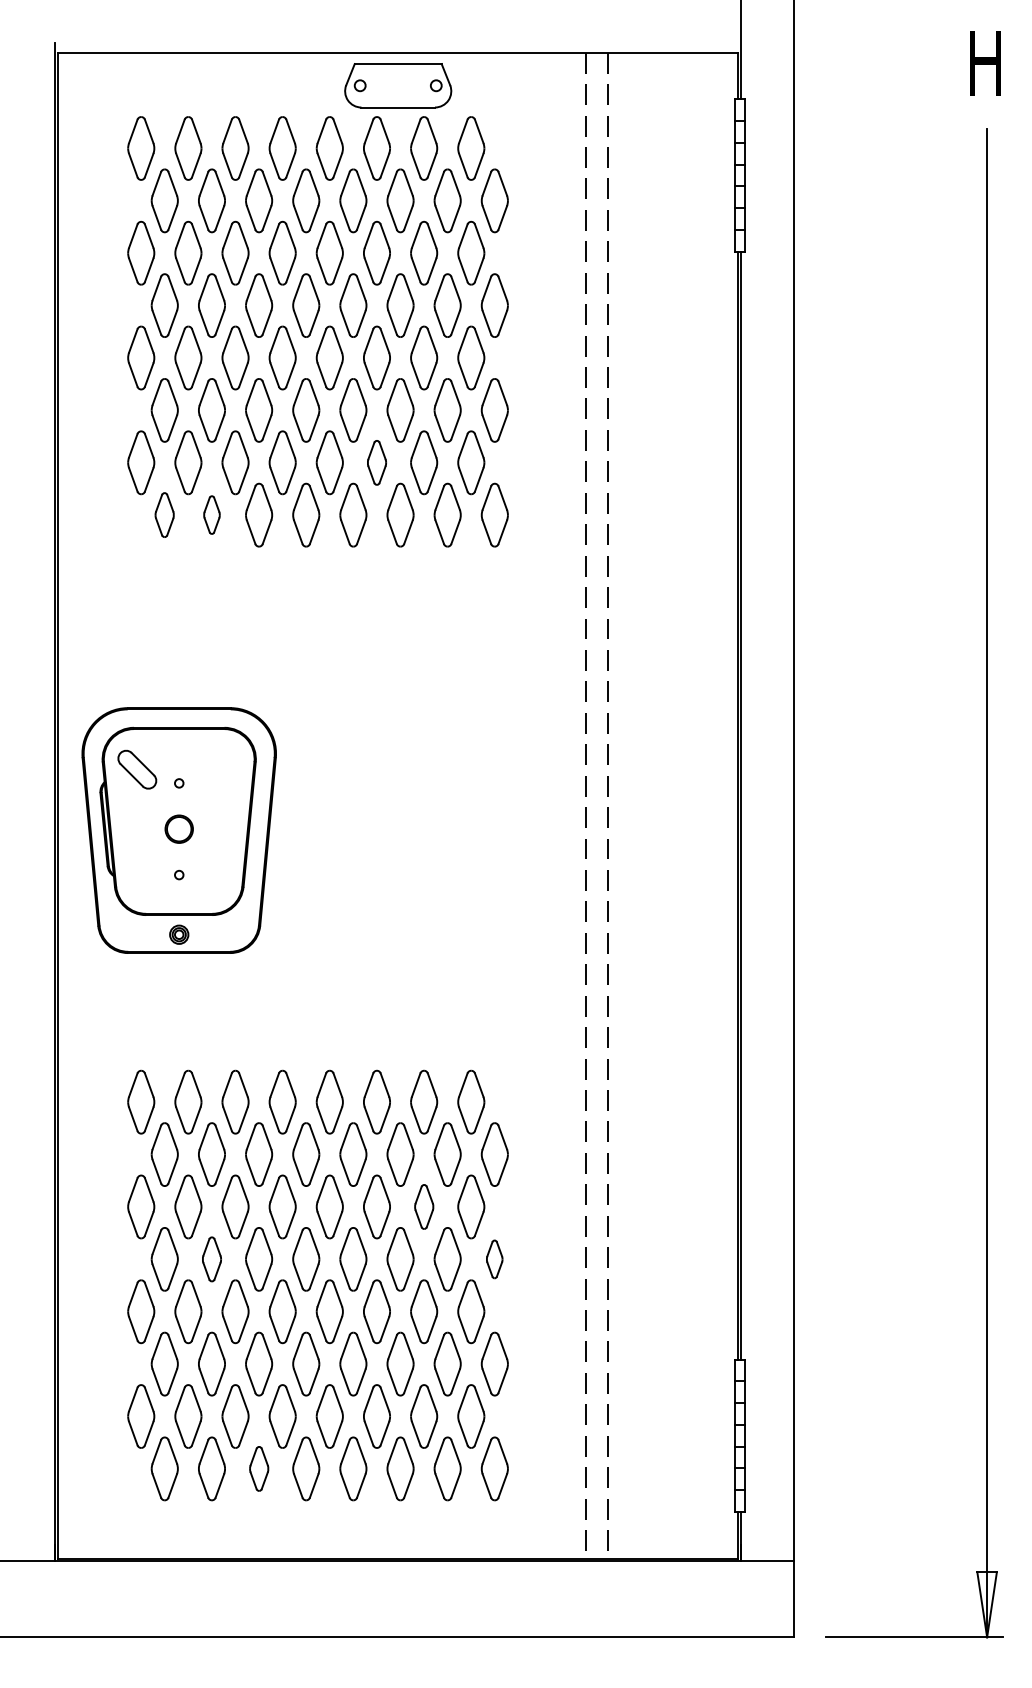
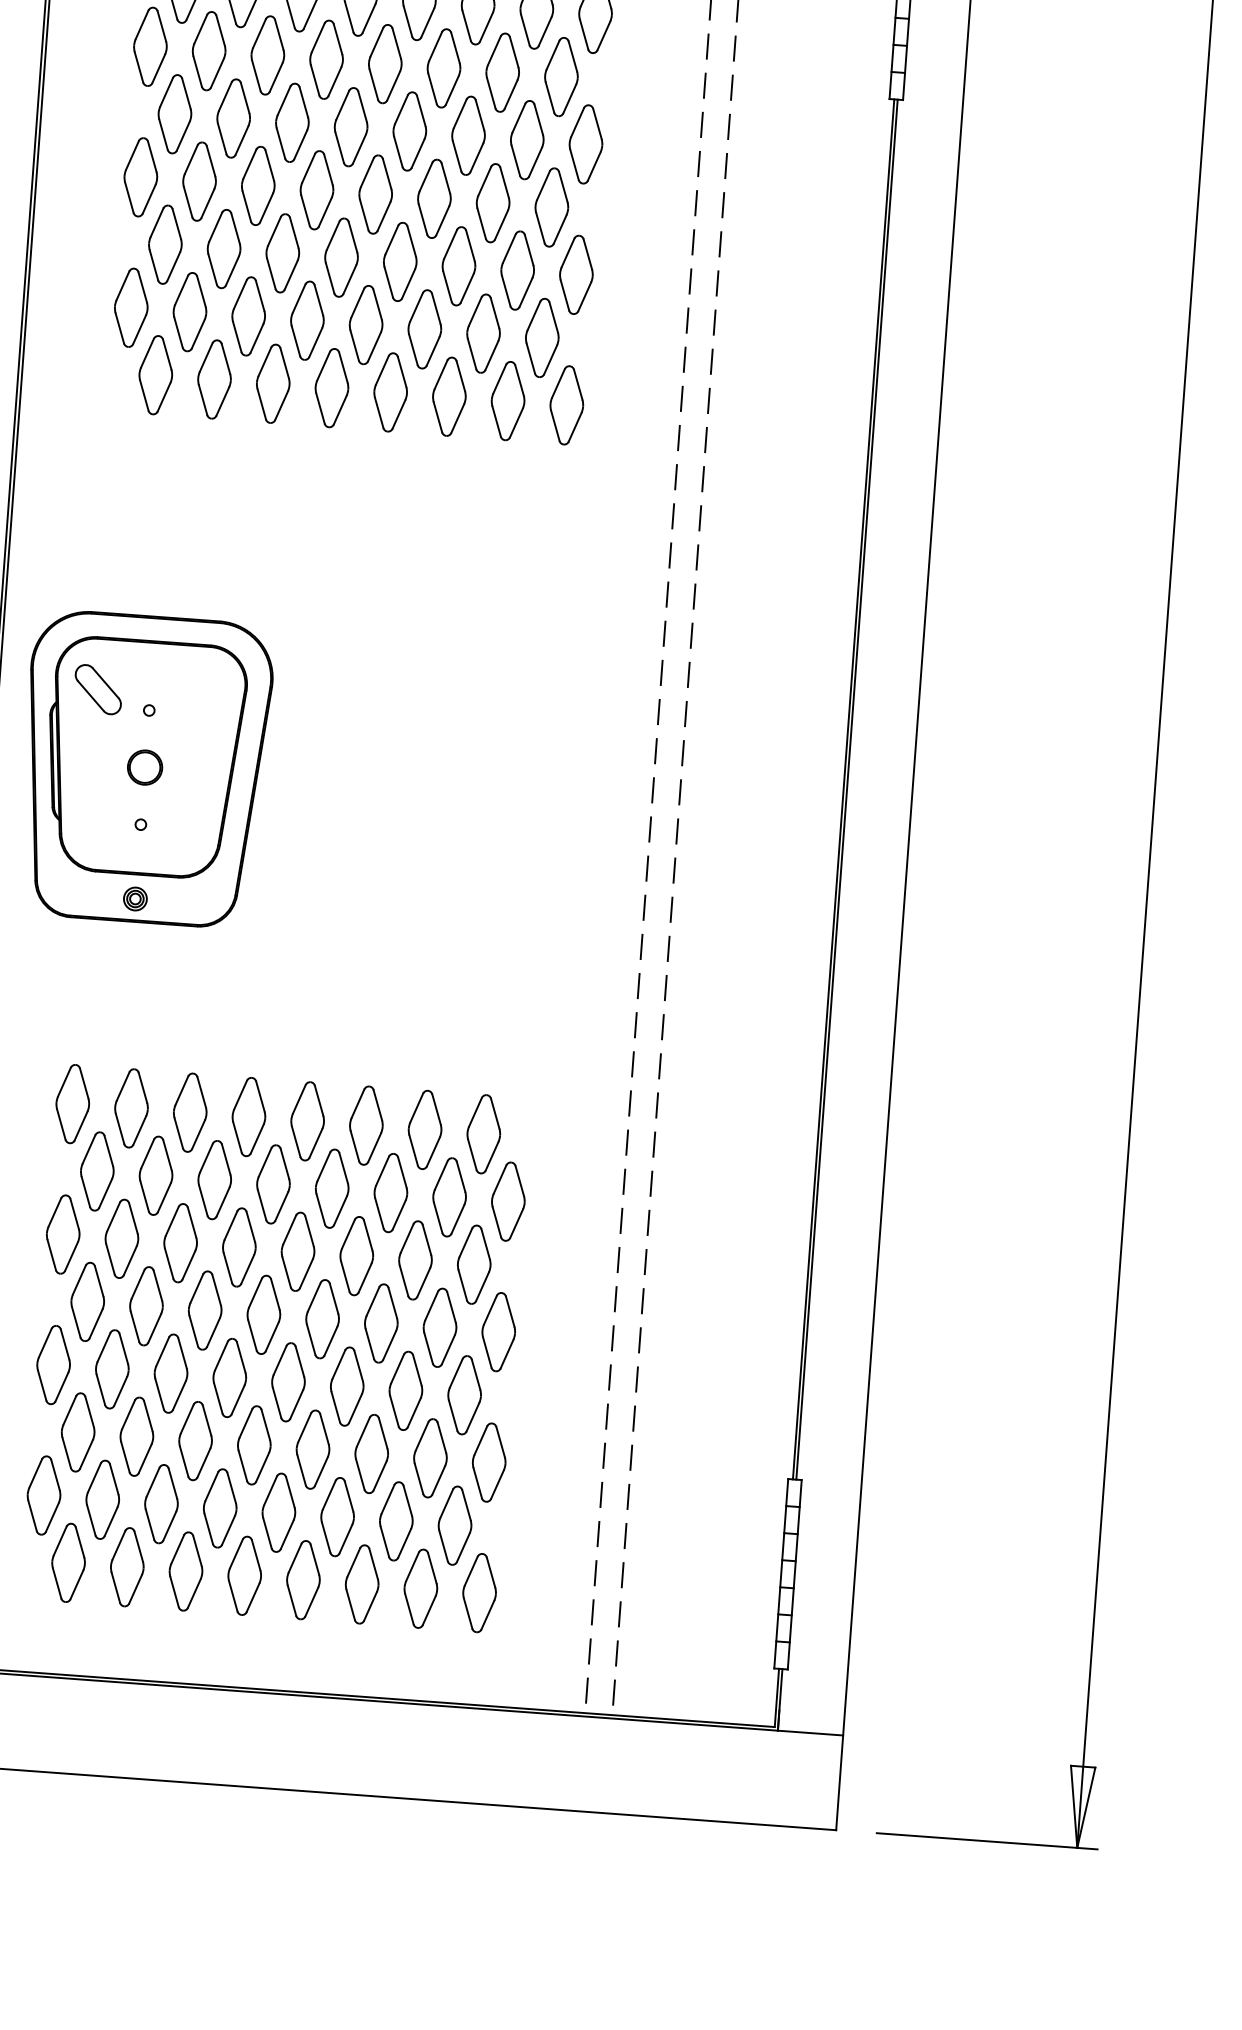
part: (376, 462) -> (424, 328), size x1.43
part: (164, 514) -> (155, 374), size x1.43
part: (211, 514) -> (214, 378), size x1.67
part: (424, 1206) -> (415, 1259), size x1.43
part: (211, 1259) -> (145, 1306), size x1.43
part: (494, 1259) -> (498, 1332), size x1.67
part: (259, 1468) -> (186, 1571), size x1.43

